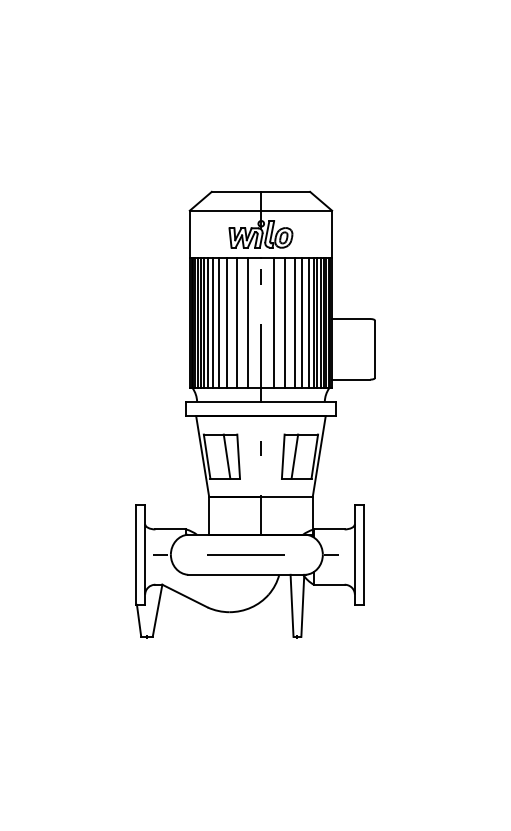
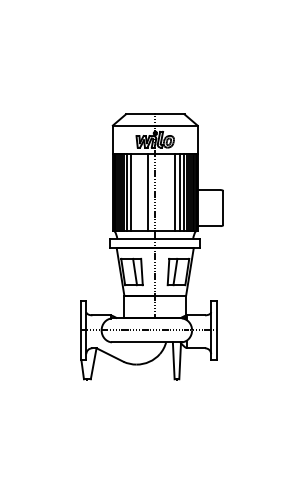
line: (227, 323) -> (135, 192), removed
line: (237, 323) -> (141, 192), removed
line: (273, 323) -> (162, 192), removed
line: (284, 323) -> (169, 192), removed

